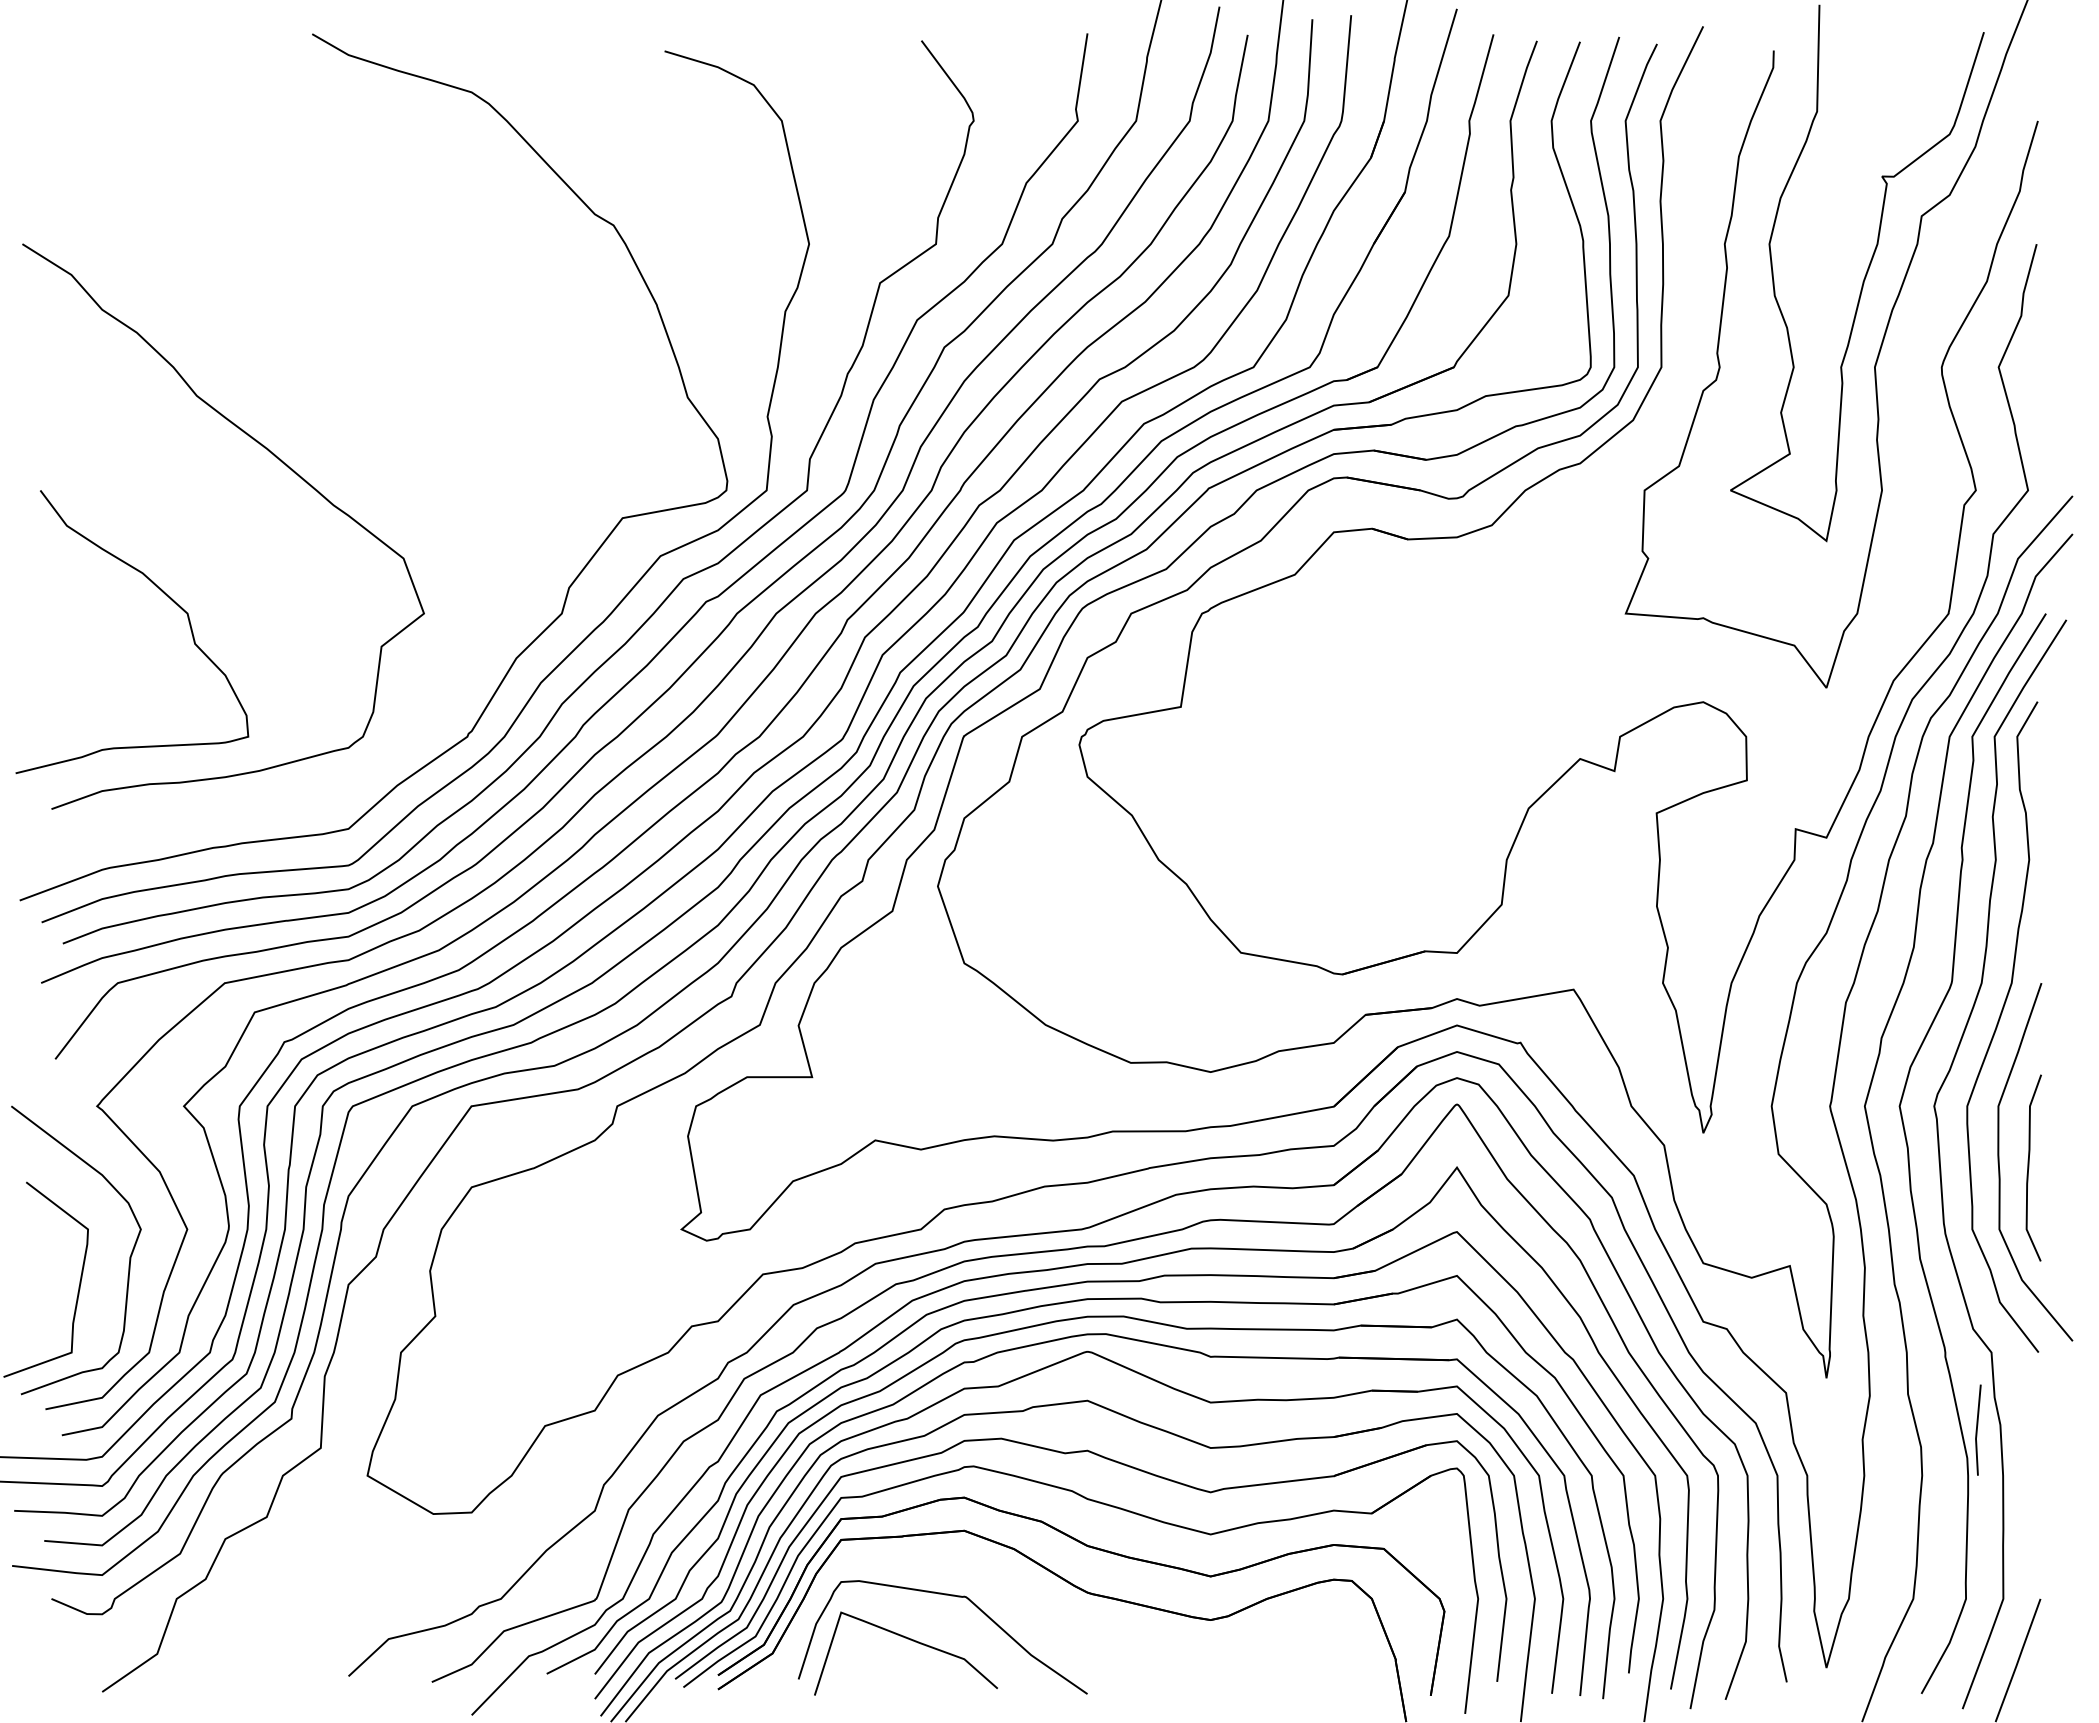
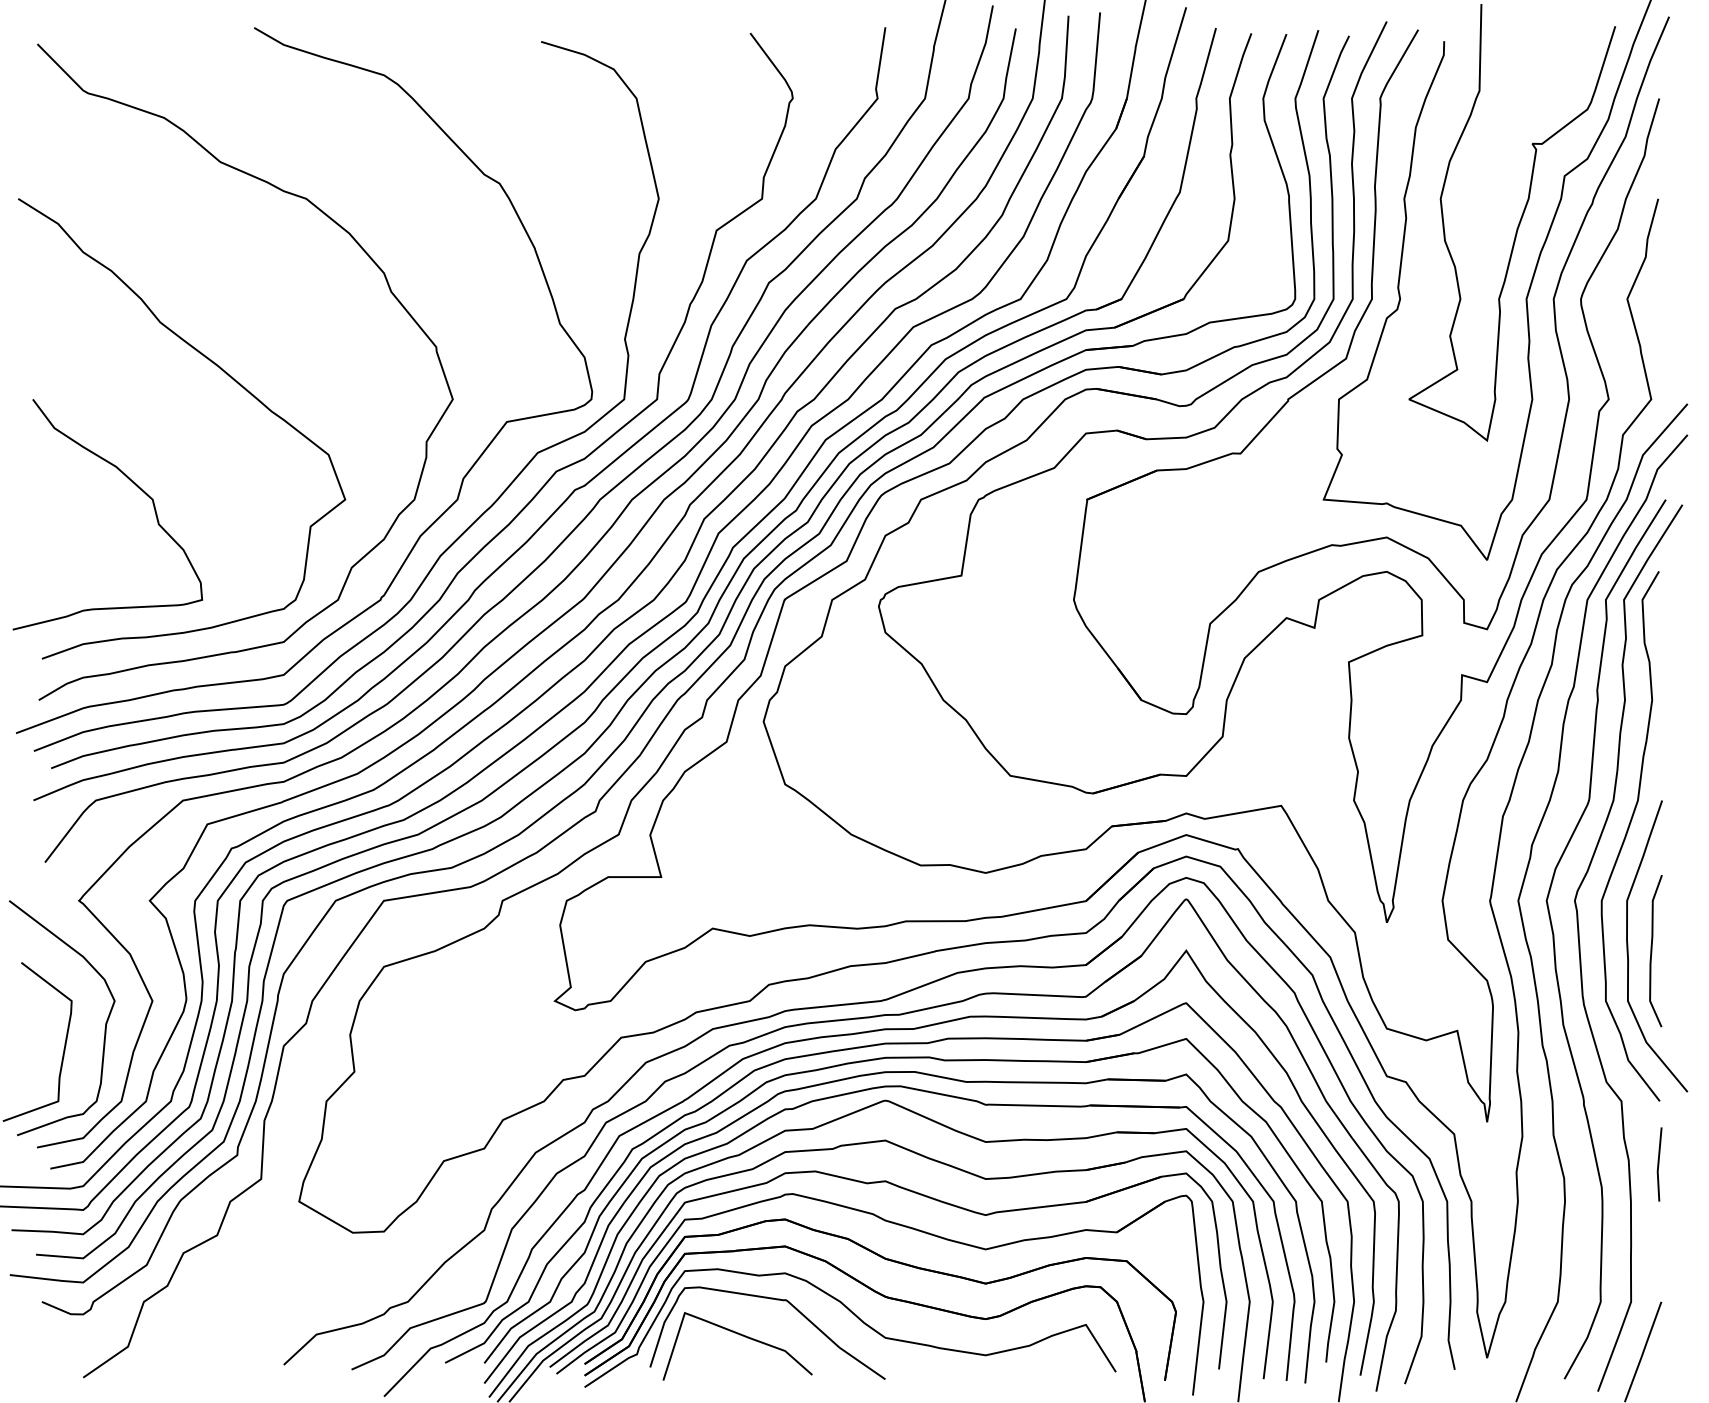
curve: (479, 358) -> (390, 291), added
part: (1655, 437) -> (1347, 356), added
line: (1977, 1429) -> (1658, 1163), moved
curve: (1053, 1619) -> (857, 1318), added

